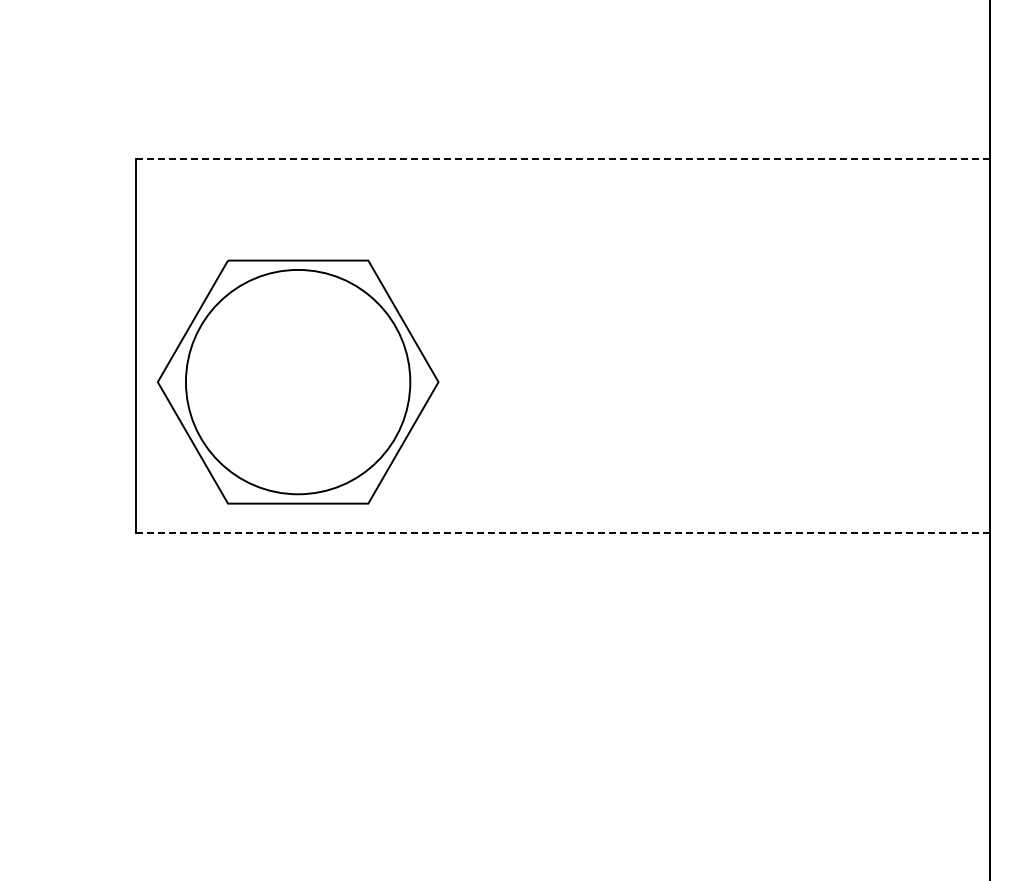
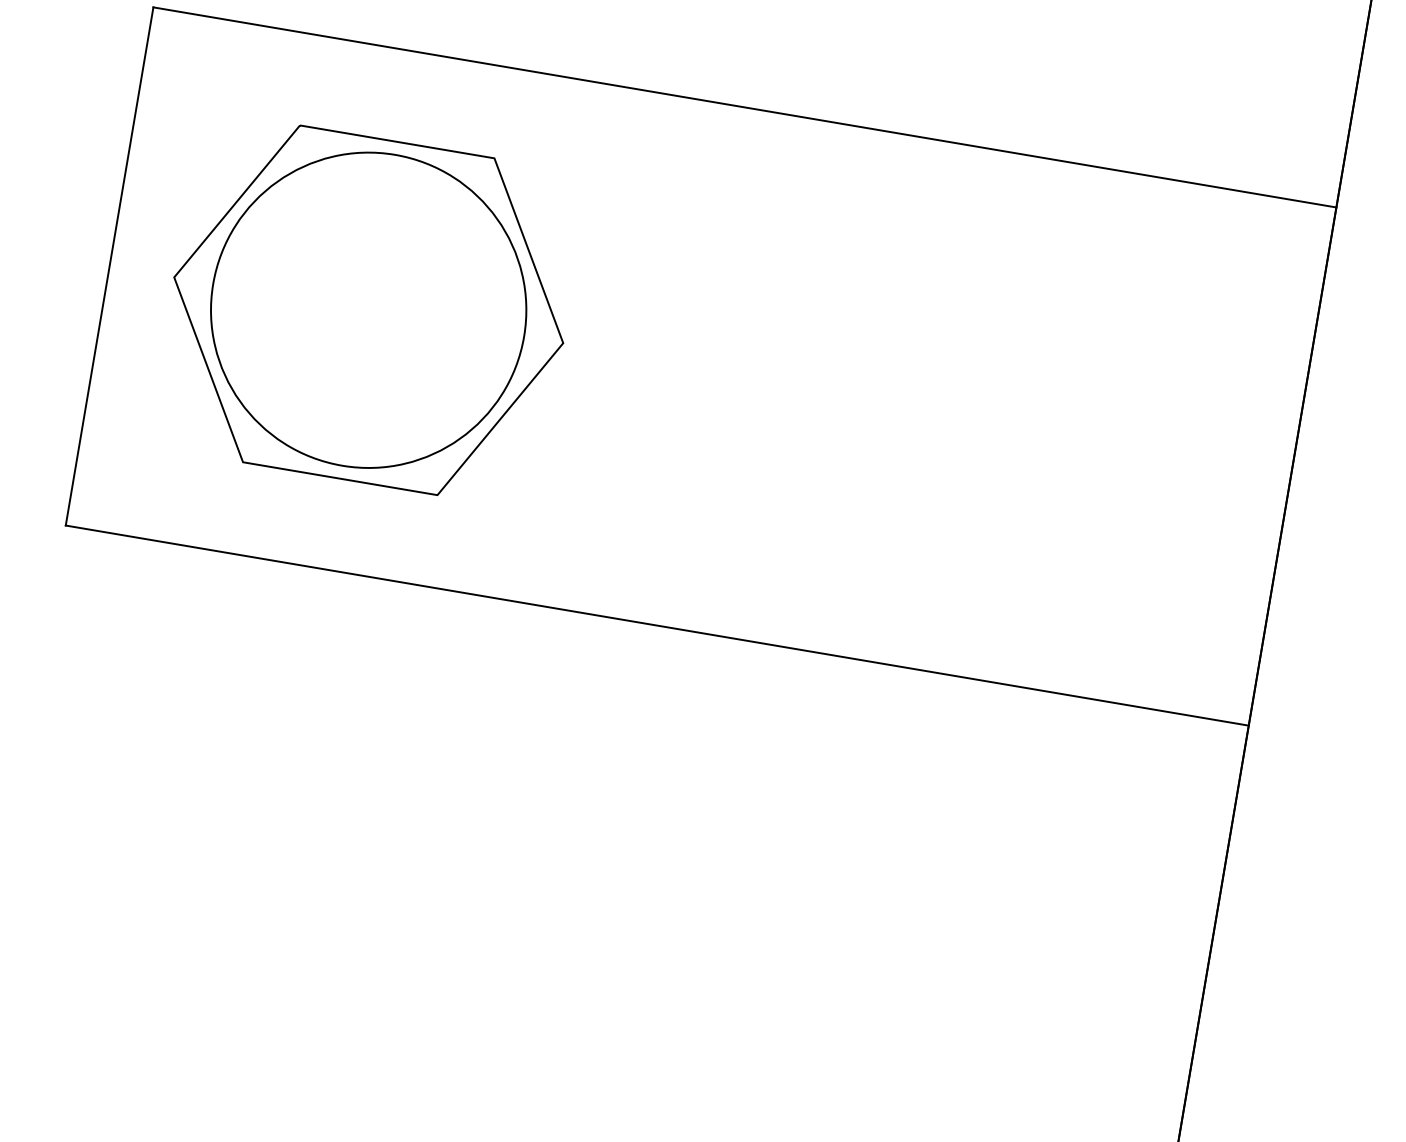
line: (563, 159) -> (745, 108), dashed -> solid
part: (298, 381) -> (369, 309), moved
line: (563, 533) -> (657, 626), dashed -> solid

